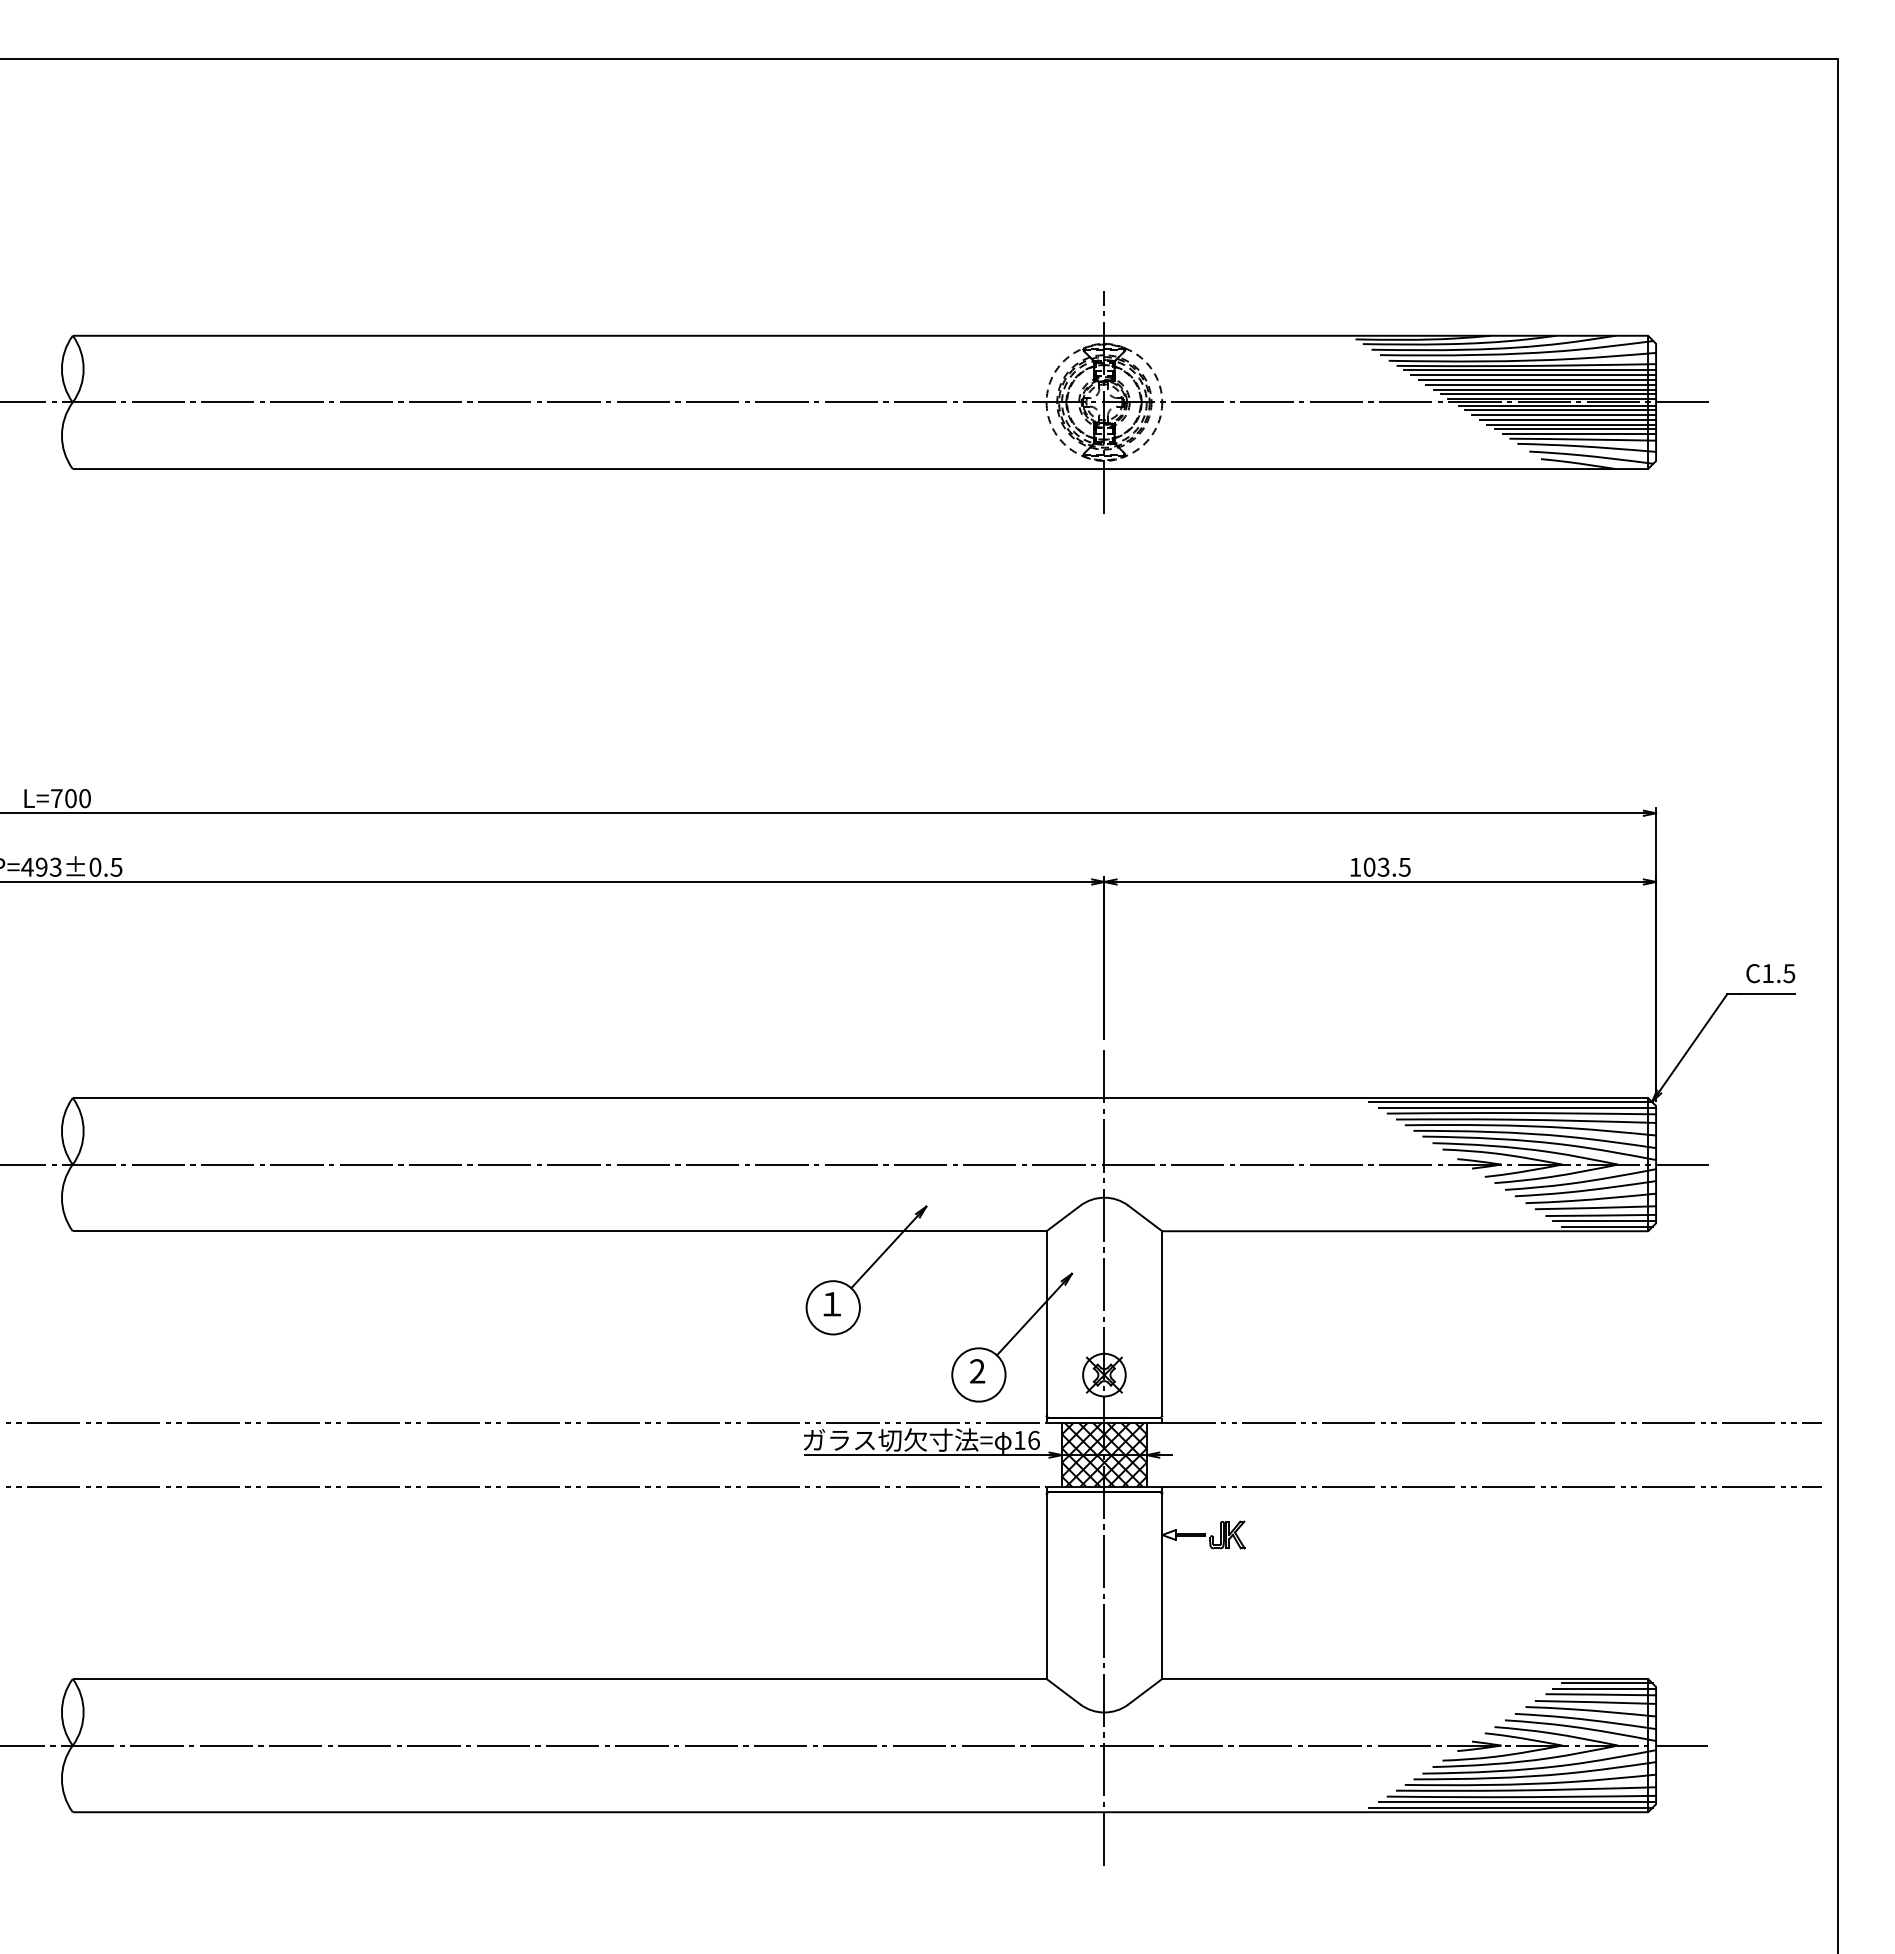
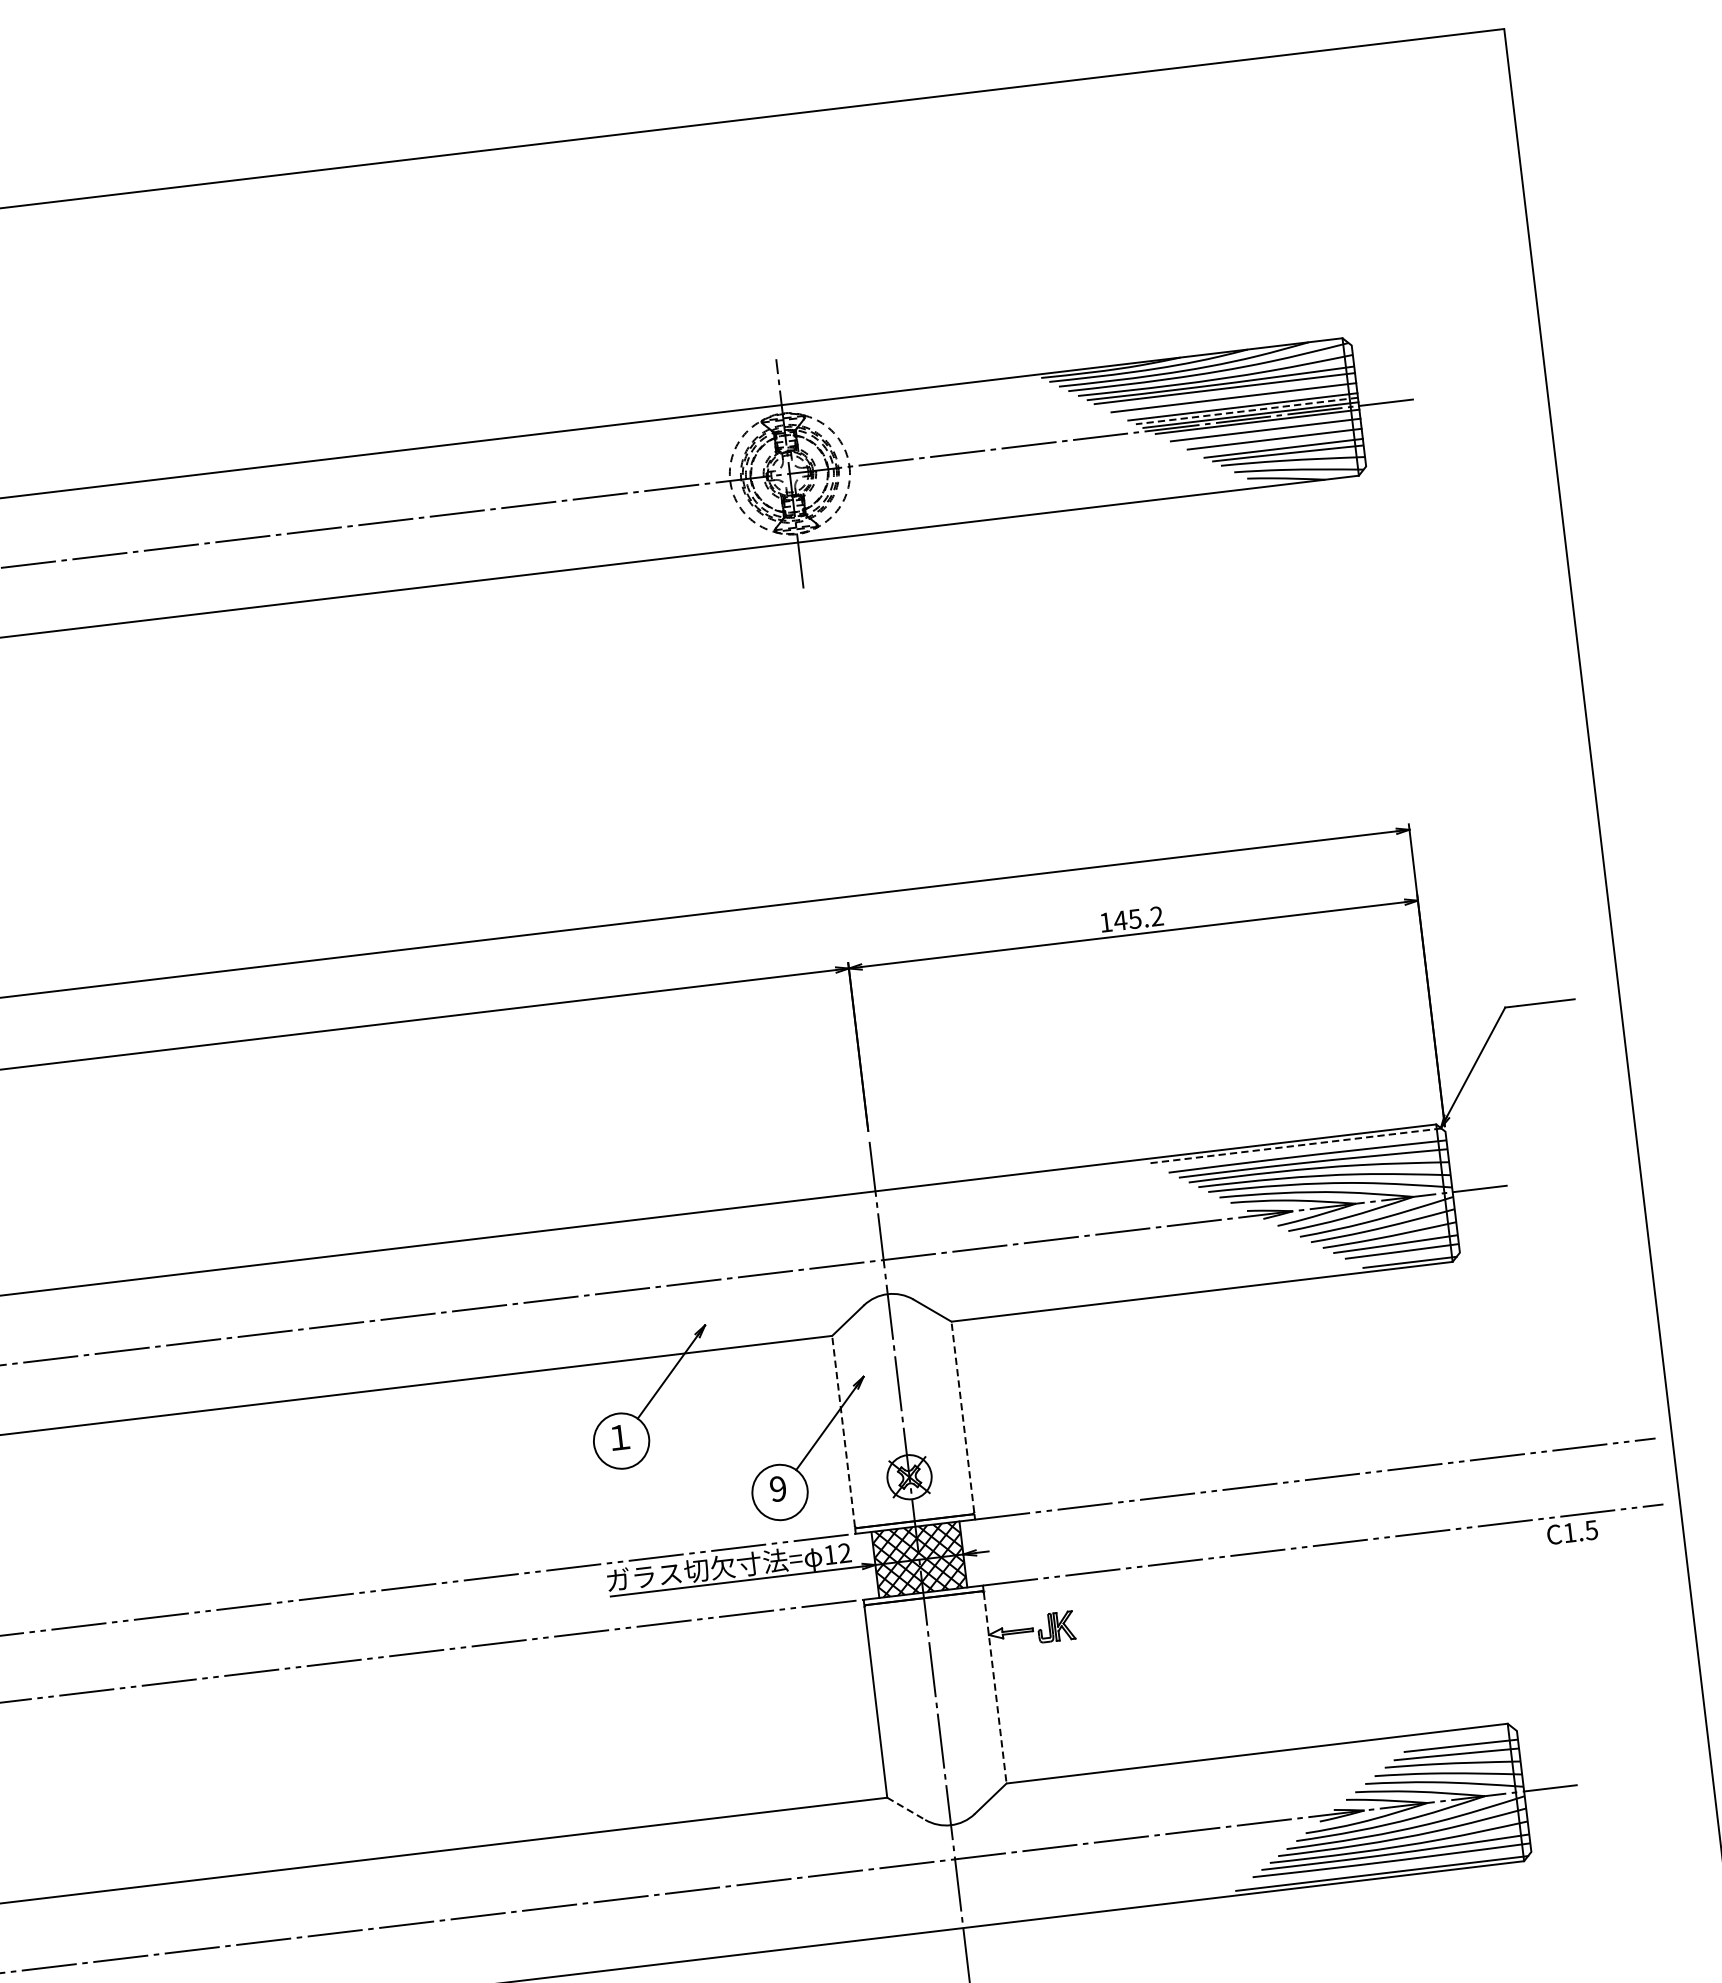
line: (1533, 375) -> (1229, 393), removed
line: (1541, 385) -> (1238, 402), removed
line: (1548, 394) -> (1247, 411), solid -> dashed
line: (1560, 410) -> (1261, 426), removed
line: (1567, 419) -> (1269, 434), removed
line: (1575, 429) -> (1279, 443), removed
text: (1386, 866) -> (1137, 917), 103.5 -> 145.2
text: (1770, 973) -> (1572, 1532), moved
line: (1510, 1102) -> (1294, 1146), solid -> dashed
line: (1517, 1108) -> (1302, 1151), removed
line: (1604, 1220) -> (1406, 1256), removed
line: (1046, 1323) -> (843, 1431), solid -> dashed
line: (1162, 1323) -> (963, 1416), solid -> dashed
text: (977, 1371) -> (778, 1489), 2 -> 9
text: (1033, 1440) -> (844, 1553), 16 -> 12
line: (1162, 1587) -> (995, 1689), solid -> dashed
line: (1607, 1683) -> (1466, 1733), removed
line: (1604, 1689) -> (1464, 1739), removed
line: (1063, 1692) -> (906, 1809), solid -> dashed
line: (1517, 1801) -> (1388, 1866), removed

